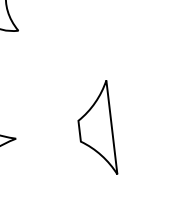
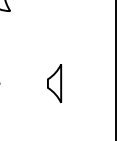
part: (95, 129) -> (54, 83), size x0.6

